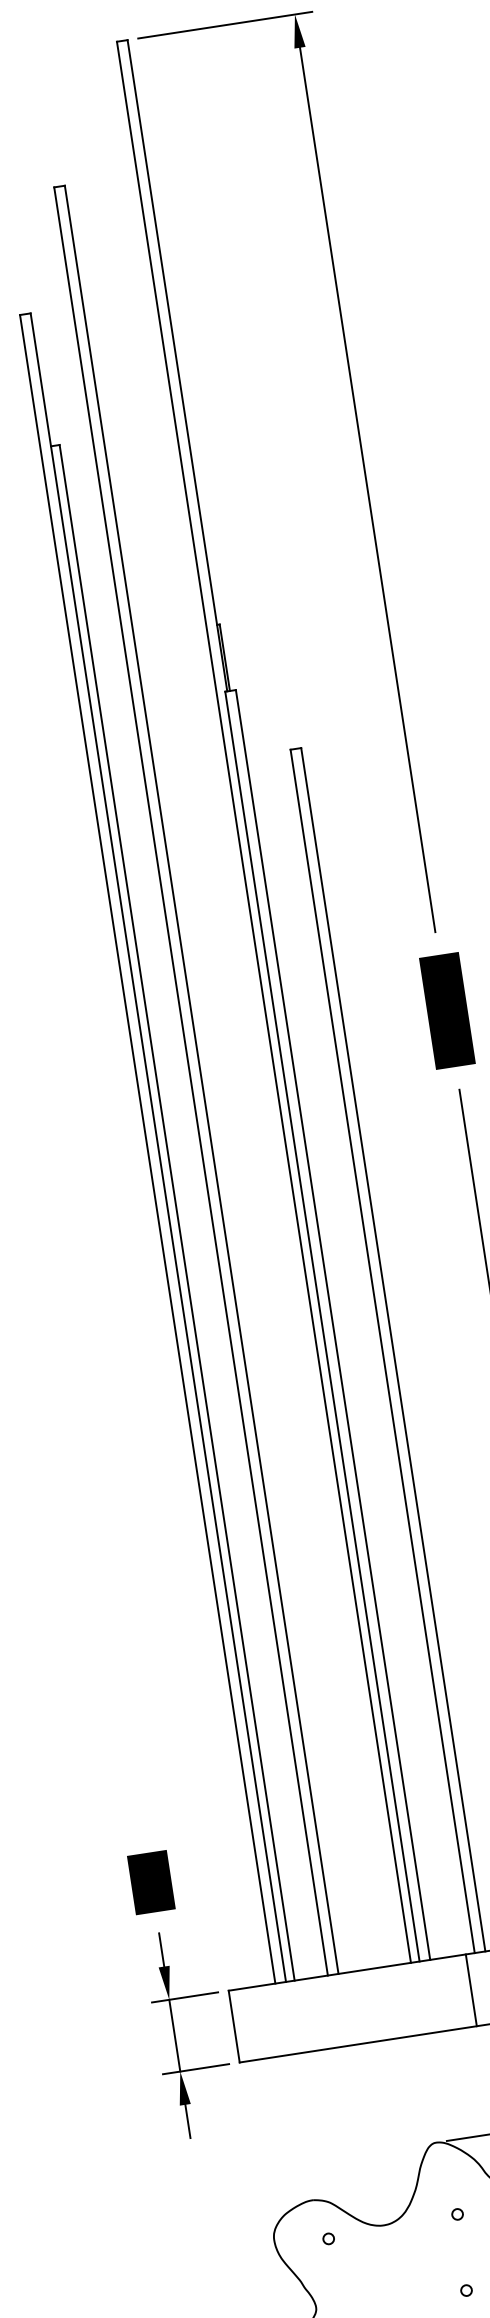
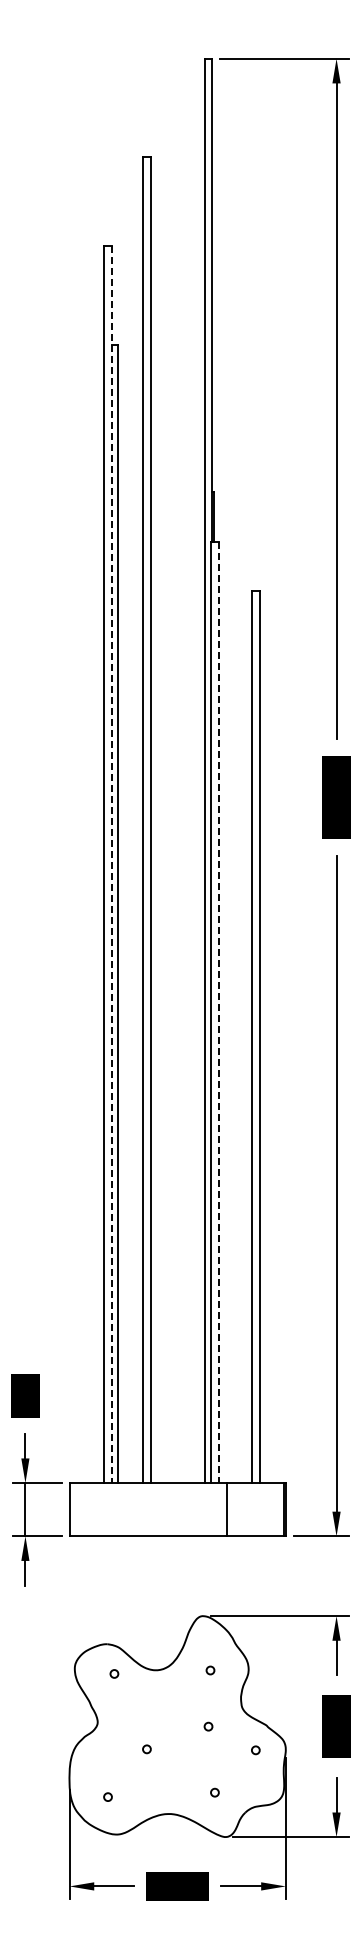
line: (157, 1147) -> (111, 864), solid -> dashed
line: (332, 1325) -> (218, 1012), solid -> dashed
line: (471, 1990) -> (227, 1509), moved

